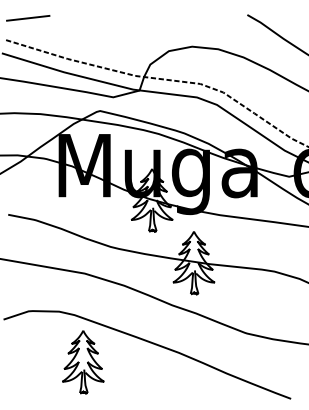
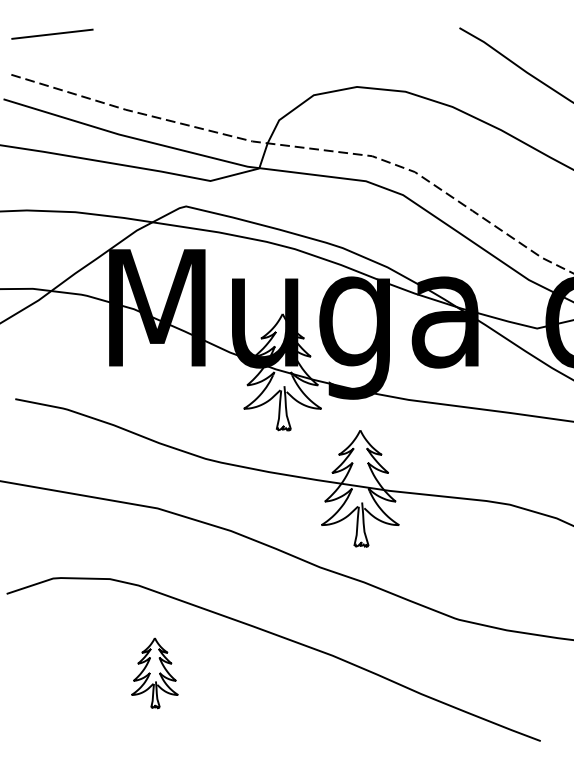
part: (83, 362) -> (155, 673), size x0.6

